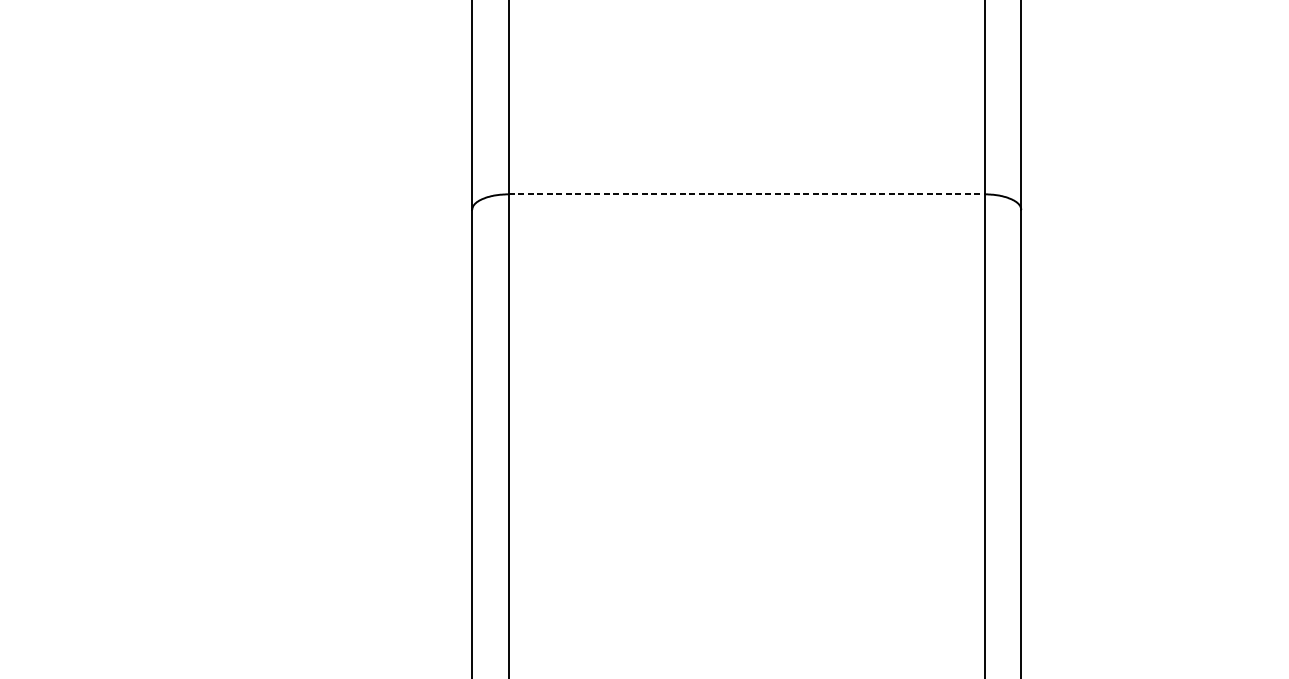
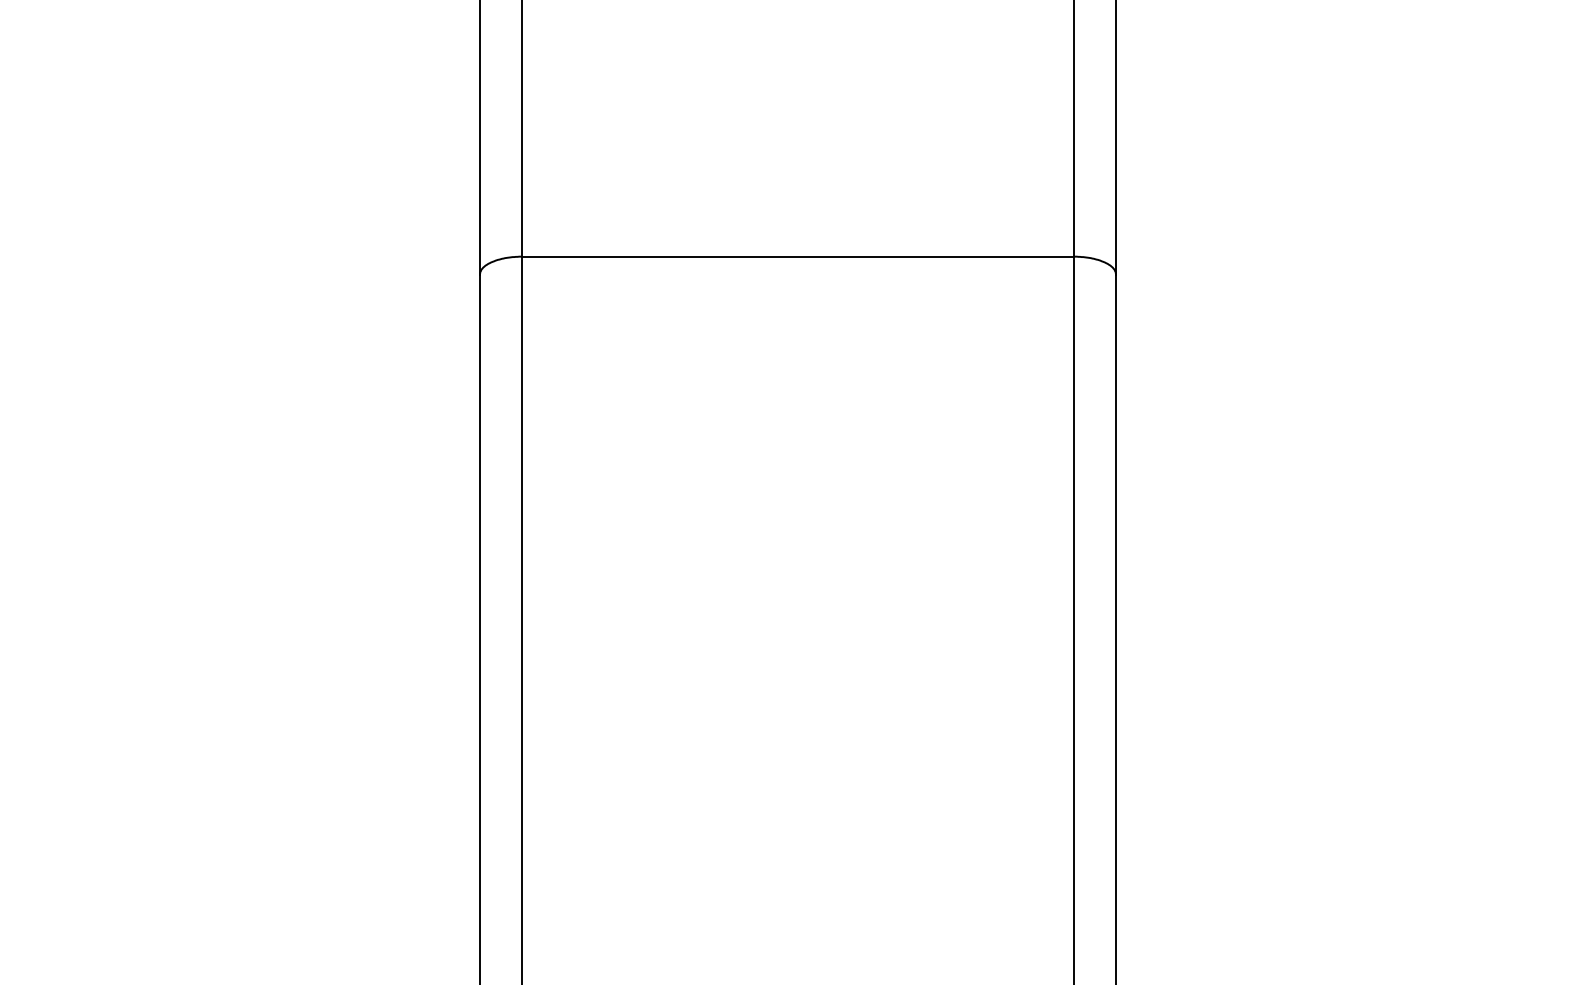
line: (747, 194) -> (798, 256), dashed -> solid

